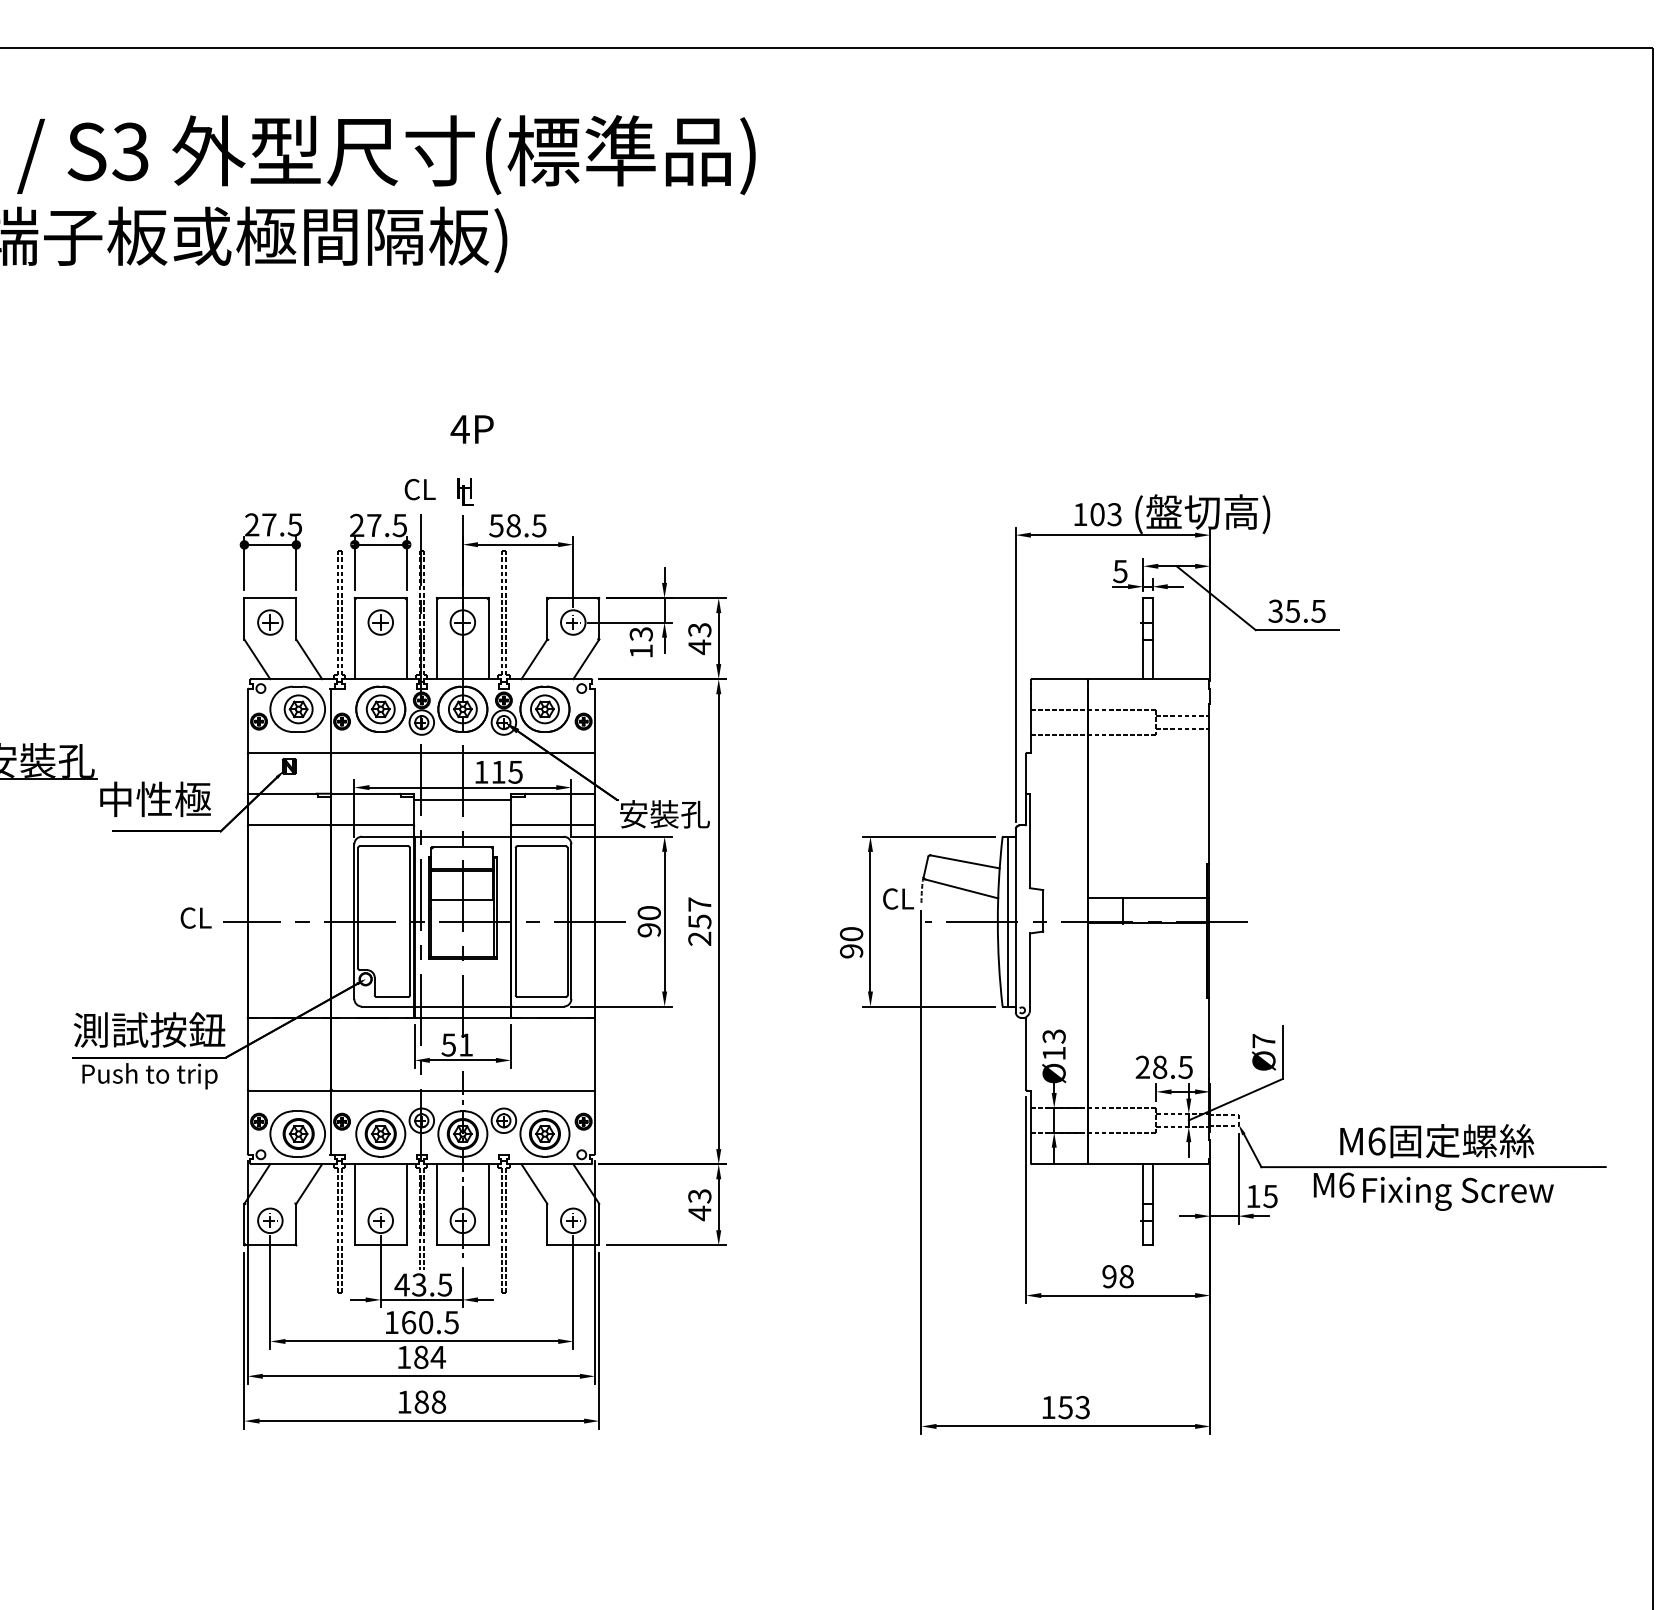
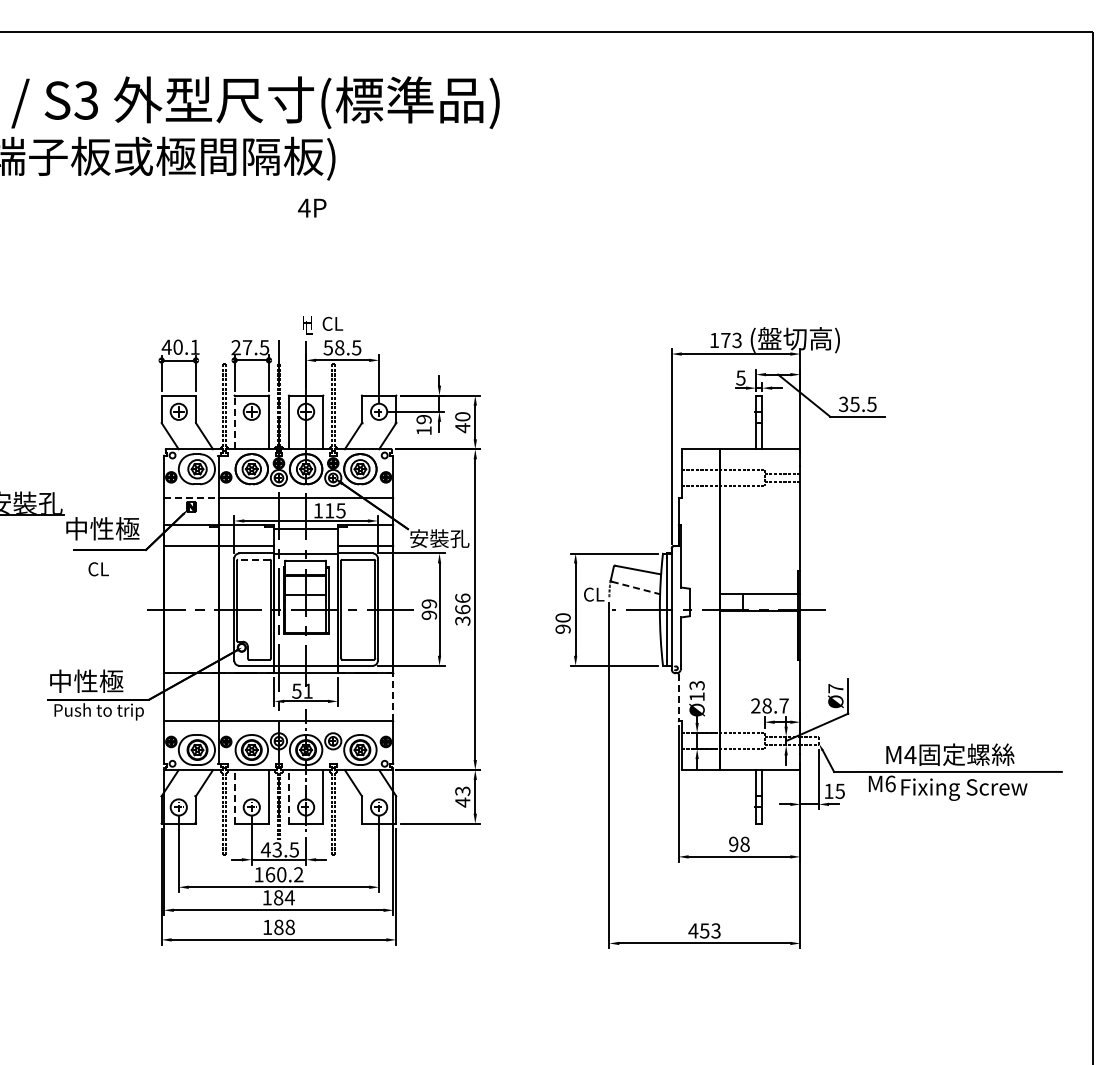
text: (472, 428) -> (312, 207), moved
text: (419, 488) -> (332, 323), moved
text: (1097, 514) -> (725, 340), 103 -> 173
text: (272, 523) -> (180, 346), 27.5 -> 40.1
text: (699, 629) -> (462, 416), 43 -> 40
text: (640, 634) -> (423, 419), 13 -> 19
line: (354, 638) -> (234, 422), solid -> dashed
line: (289, 752) -> (191, 497), solid -> dashed
line: (384, 845) -> (254, 559), solid -> dashed
line: (960, 888) -> (635, 587), solid -> dashed
text: (649, 912) -> (429, 603), 90 -> 99
text: (195, 918) -> (98, 569), moved
text: (699, 921) -> (462, 609), 257 -> 366
text: (148, 1028) -> (98, 680), 測試按鈕 -> 中性極
line: (595, 1054) -> (393, 697), solid -> dashed
line: (1026, 1056) -> (678, 698), solid -> dashed
text: (1184, 1066) -> (783, 705), 28.5 -> 28.7
text: (1376, 1140) -> (910, 754), M6 -> M4
line: (354, 1204) -> (234, 796), solid -> dashed
line: (436, 1204) -> (288, 796), solid -> dashed
text: (451, 1322) -> (298, 874), 160.5 -> 160.2
text: (1048, 1406) -> (693, 930), 153 -> 453

